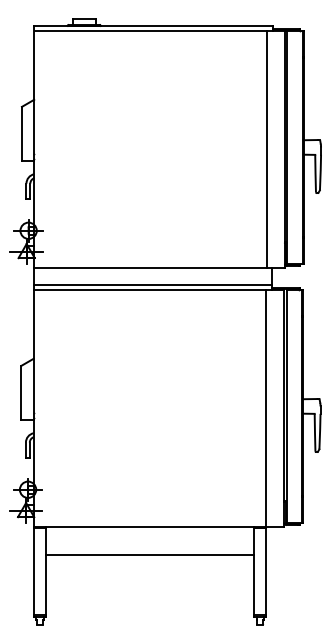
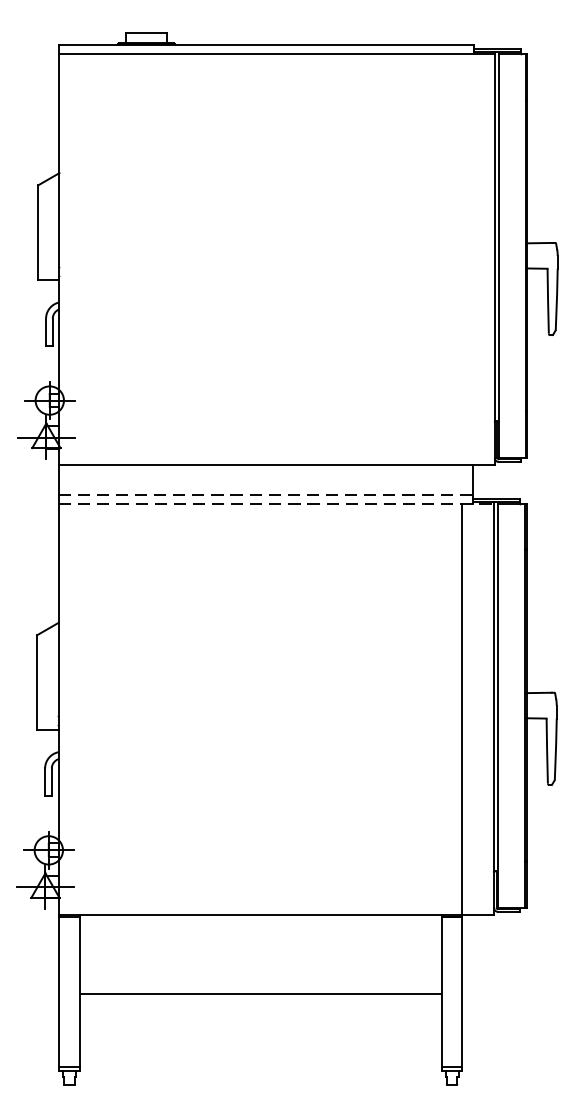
line: (266, 149) -> (462, 259), removed
line: (153, 284) -> (266, 493), solid -> dashed
line: (159, 290) -> (277, 504), solid -> dashed
line: (149, 555) -> (259, 994), moved

